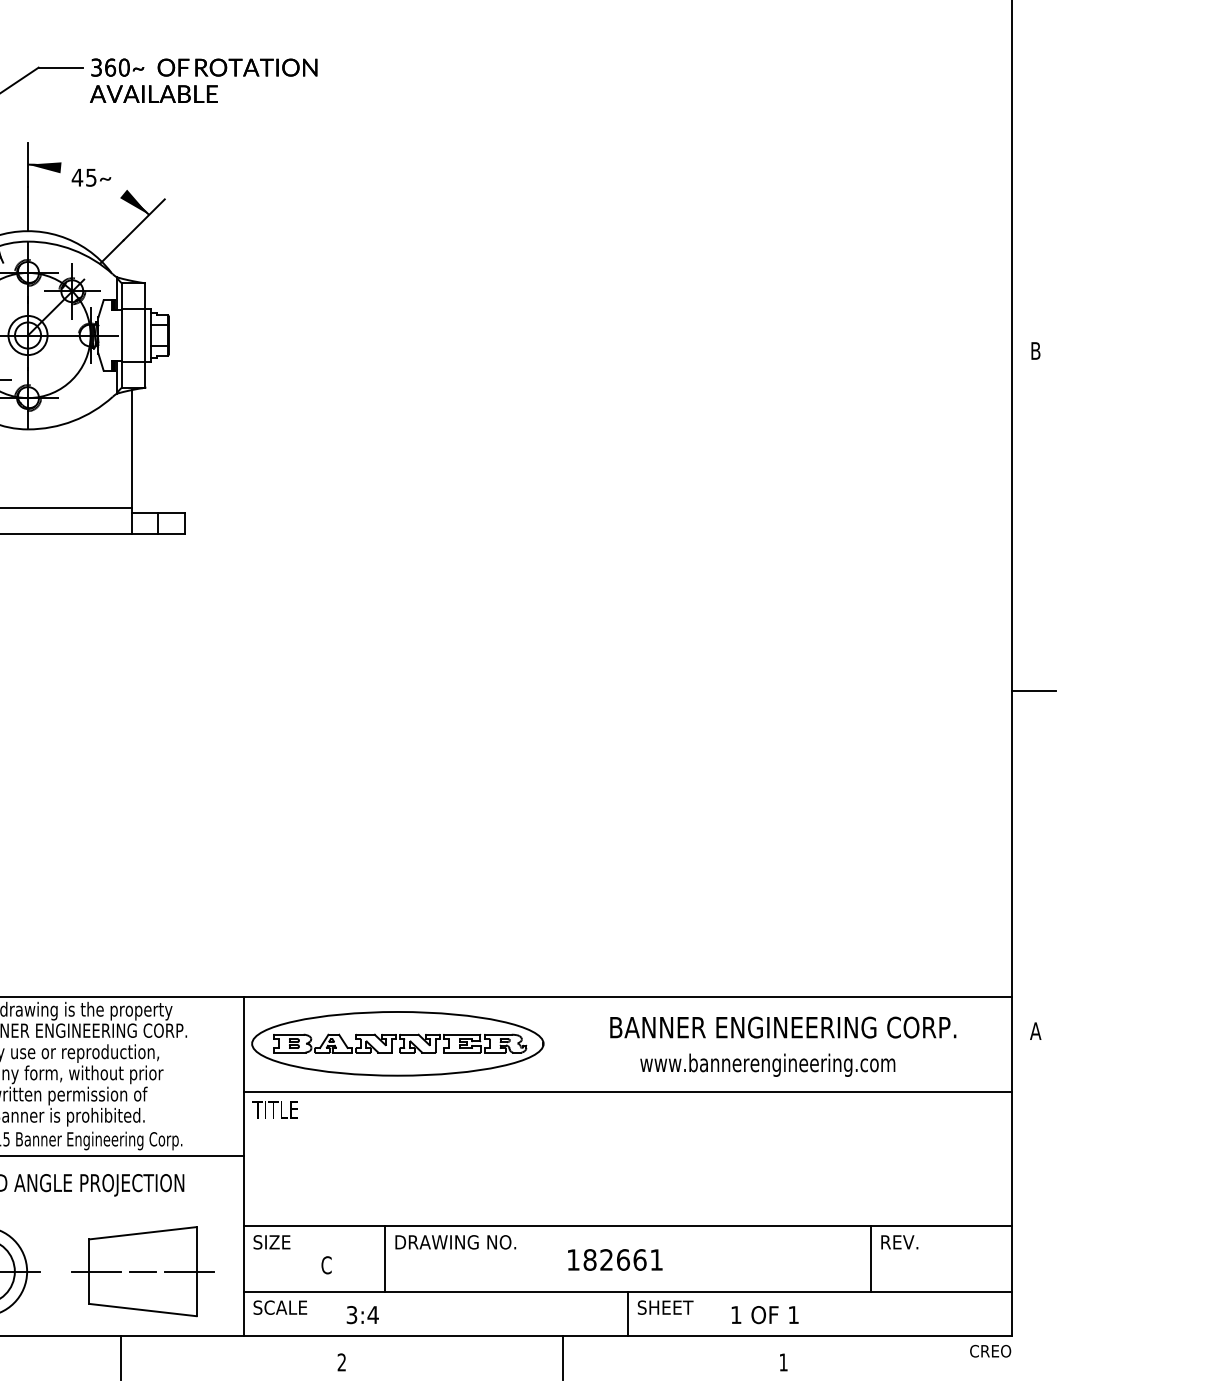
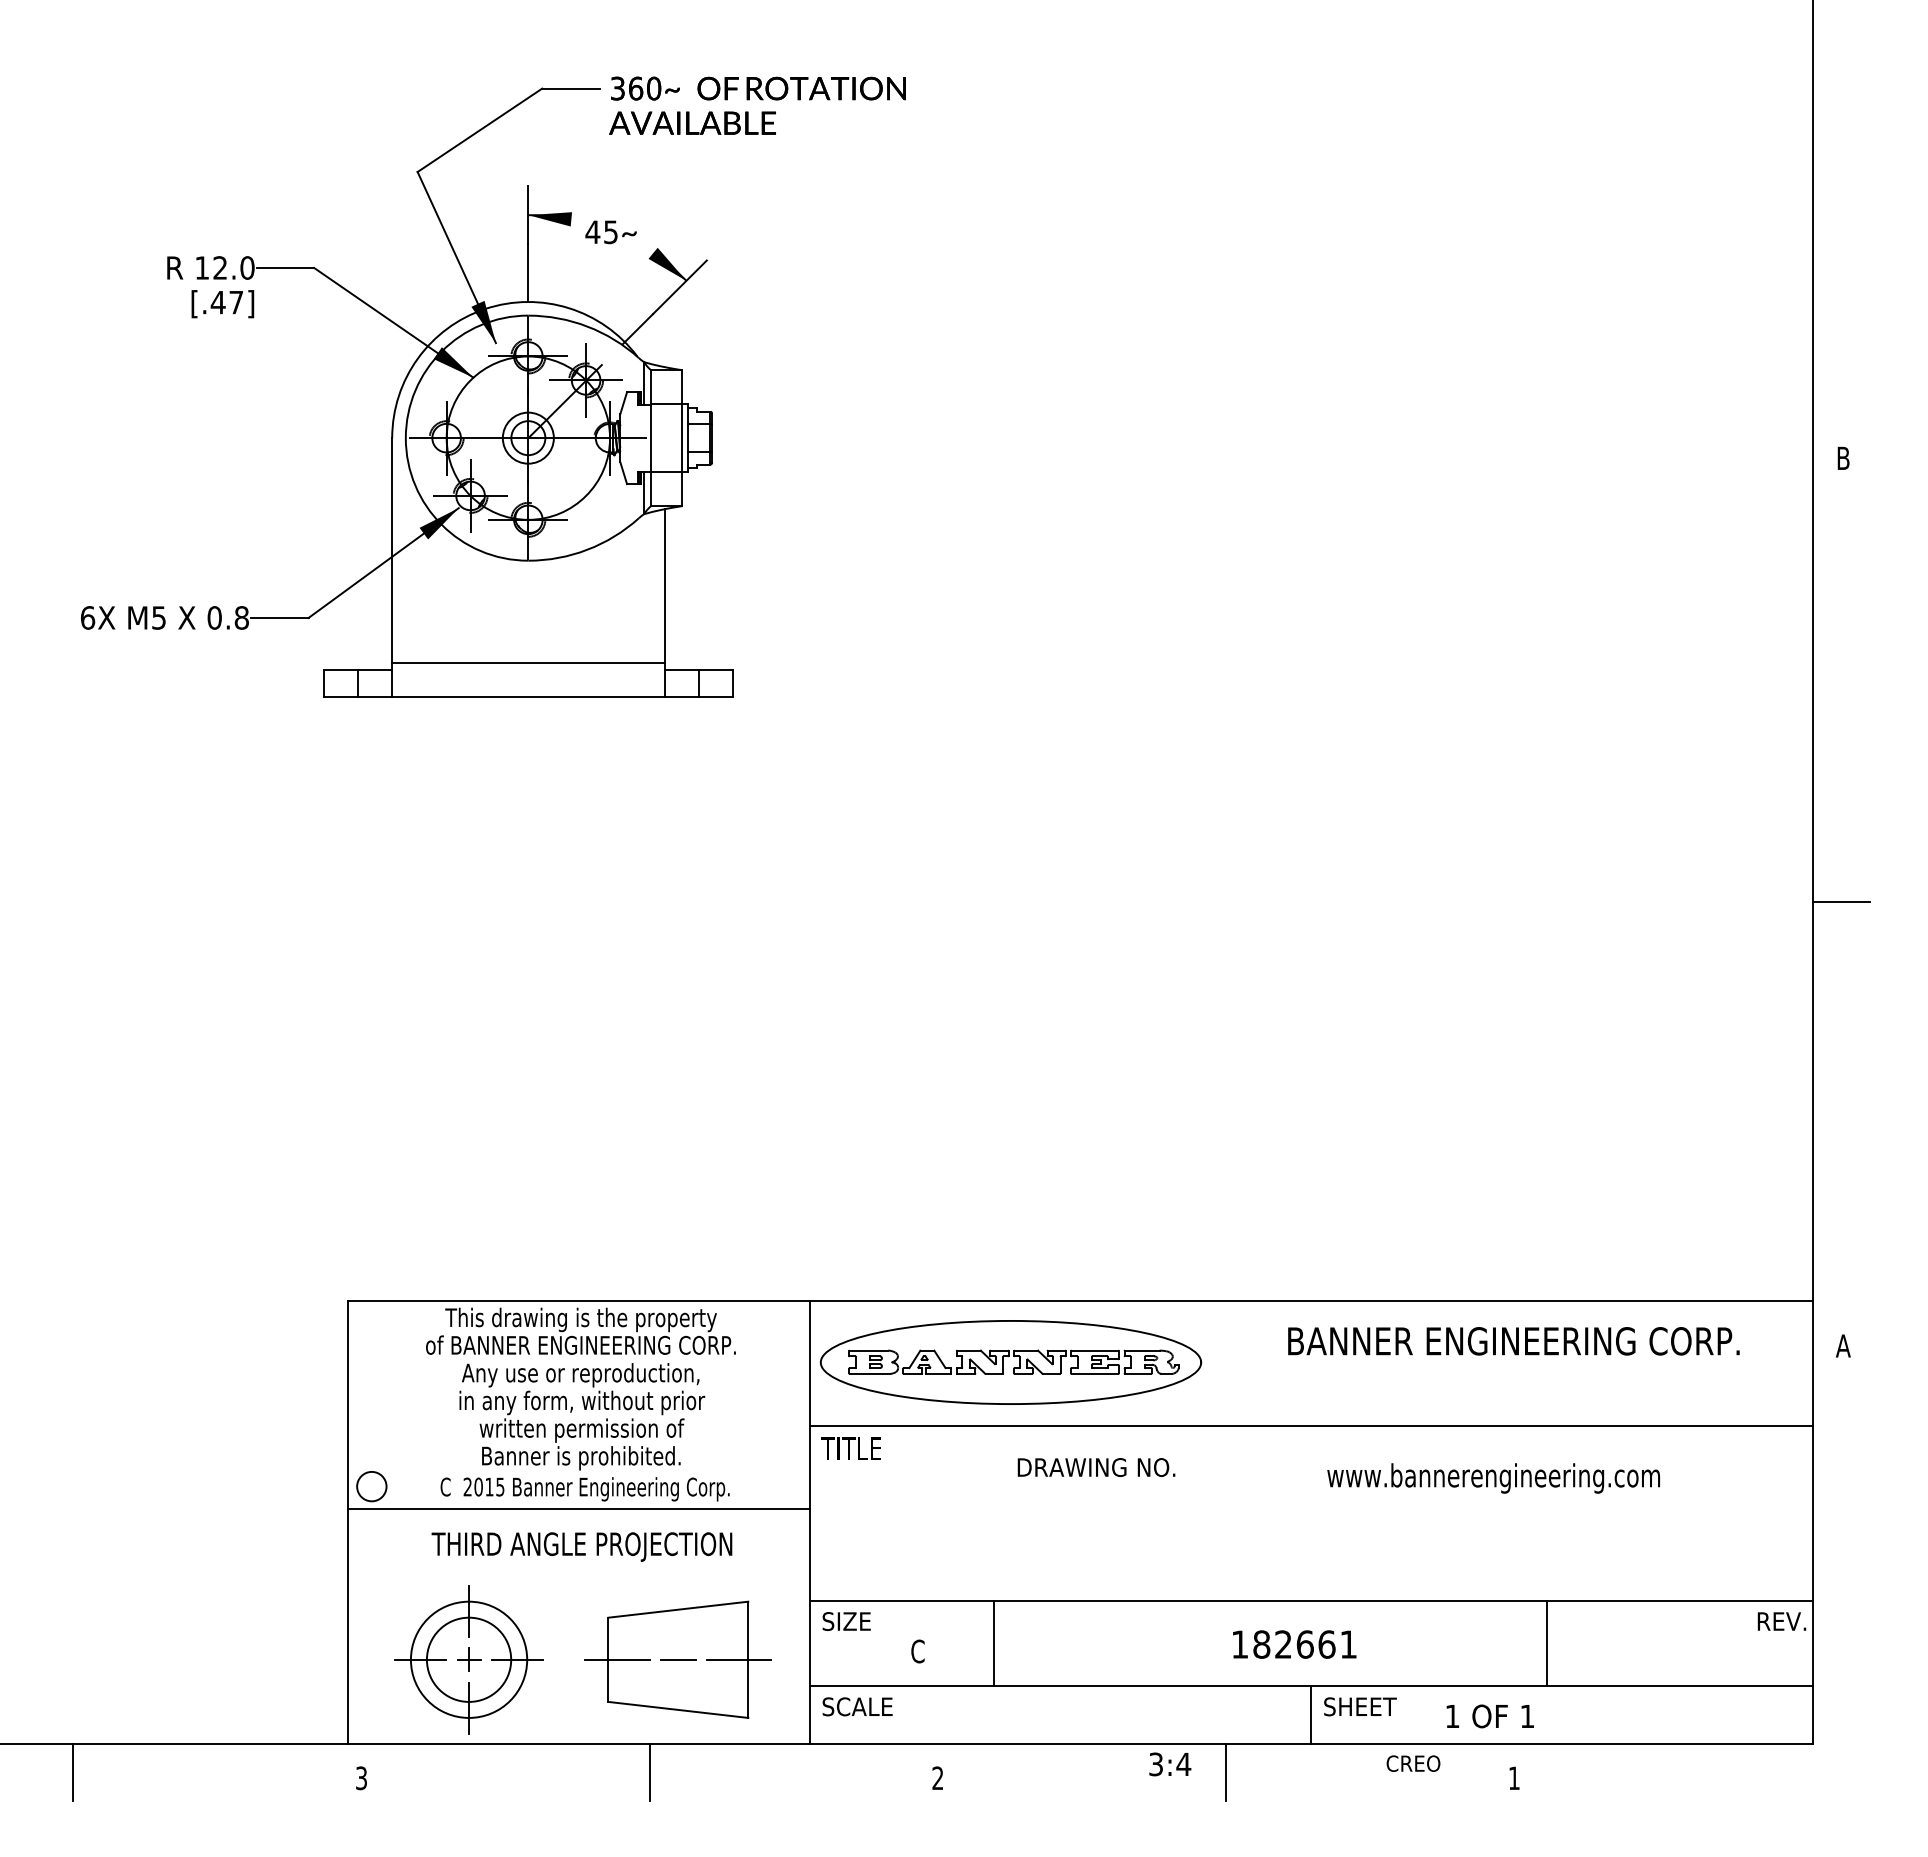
text: (767, 1065) -> (1493, 1478), moved
text: (455, 1242) -> (1096, 1467), moved
text: (899, 1242) -> (1781, 1621), moved
line: (871, 1259) -> (1547, 1643), moved
text: (363, 1315) -> (1170, 1764), moved
text: (990, 1351) -> (1413, 1763), moved

